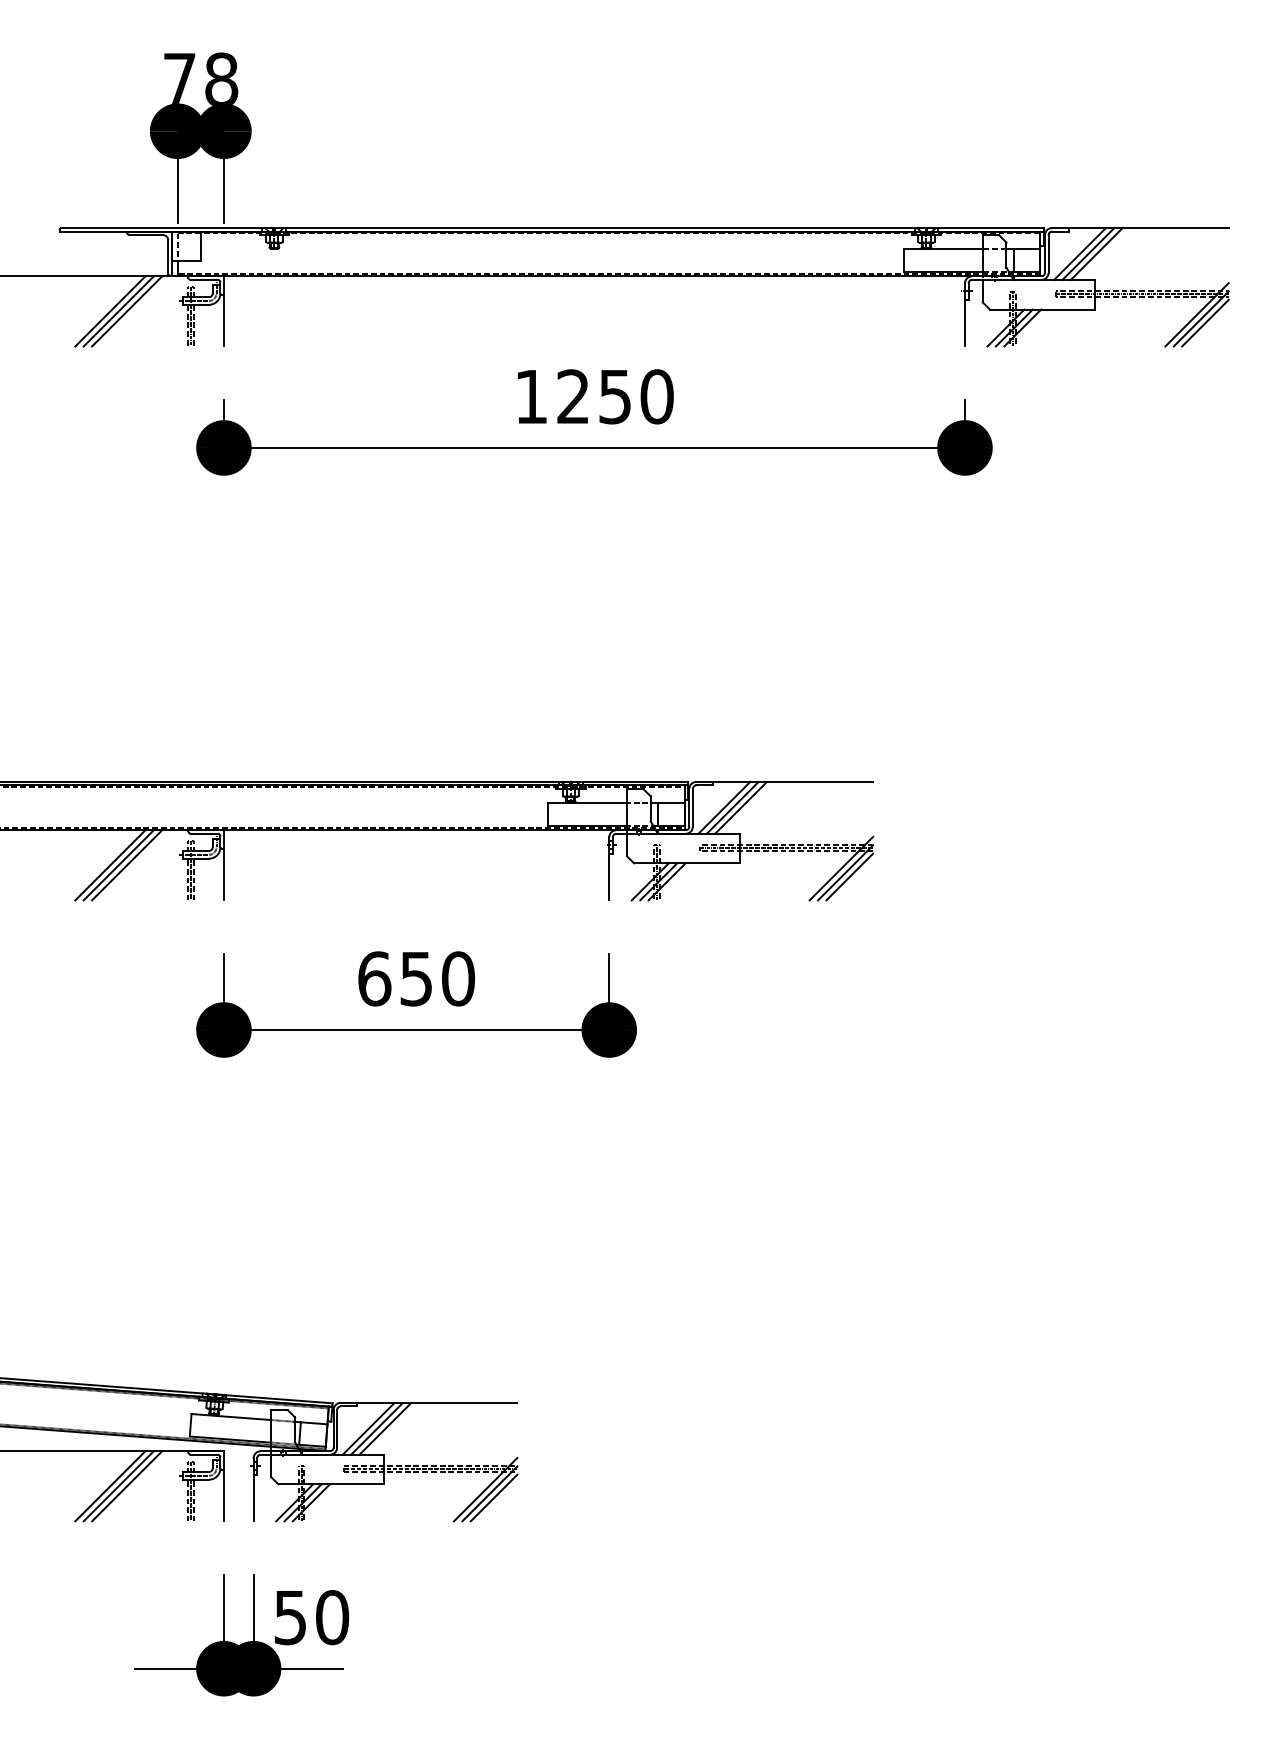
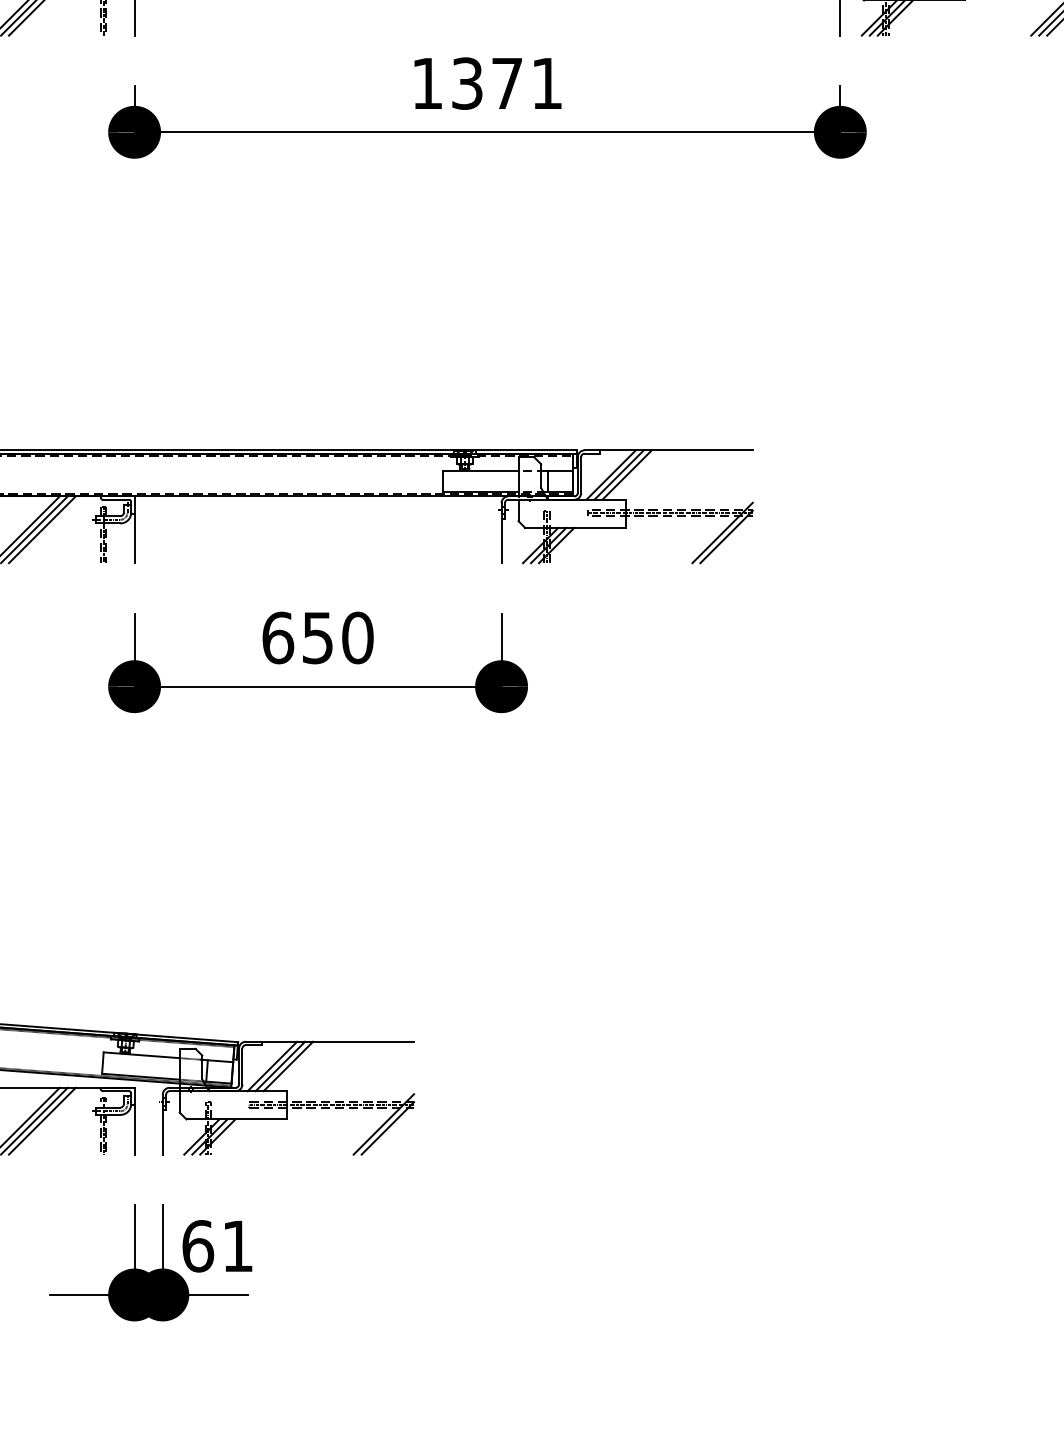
text: (615, 396) -> (507, 83), 1250 -> 1371
line: (849, 876) -> (730, 540), removed
line: (493, 1497) -> (391, 1131), removed
text: (311, 1617) -> (217, 1246), 50 -> 61

